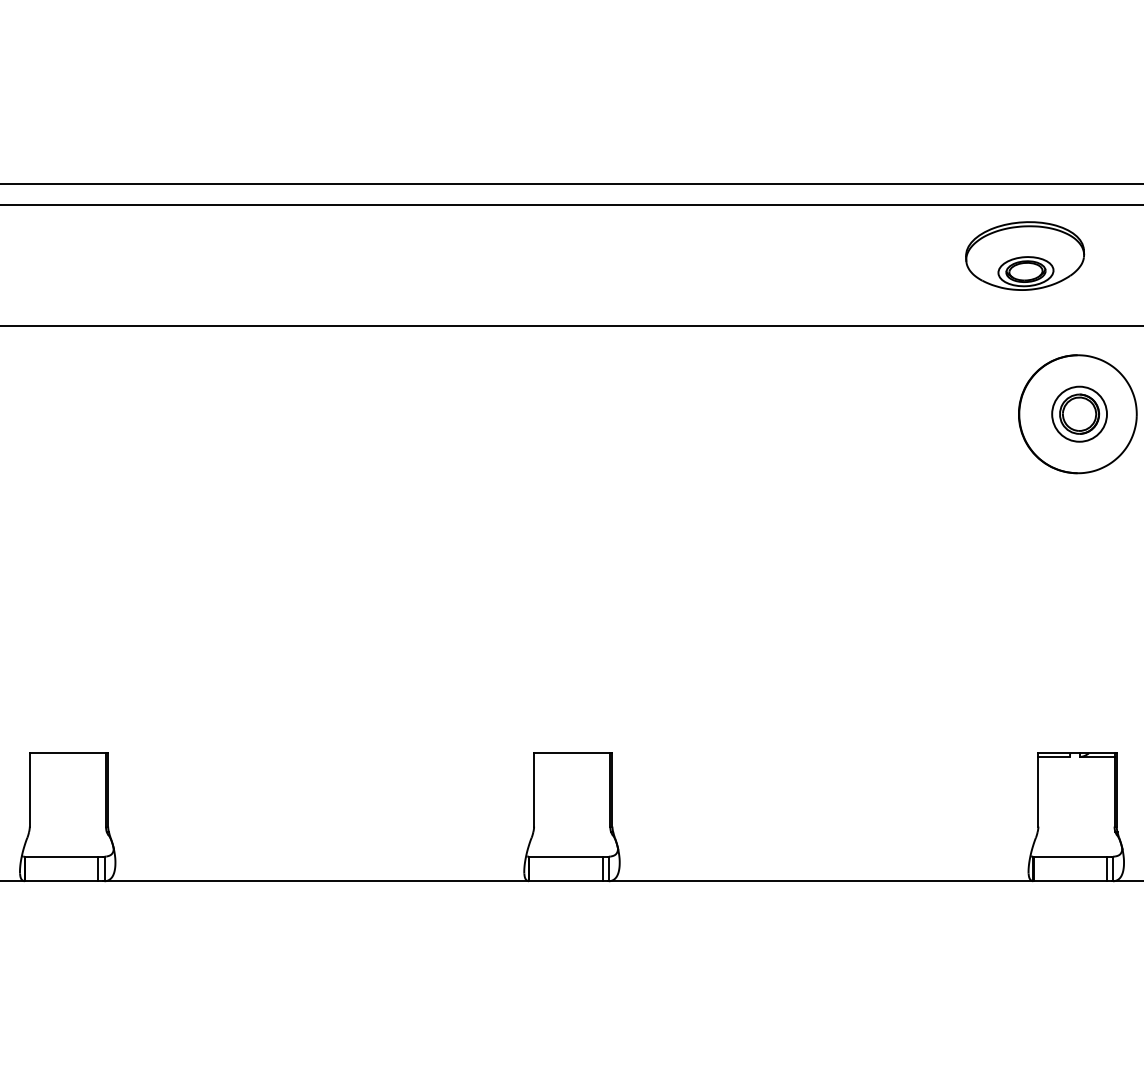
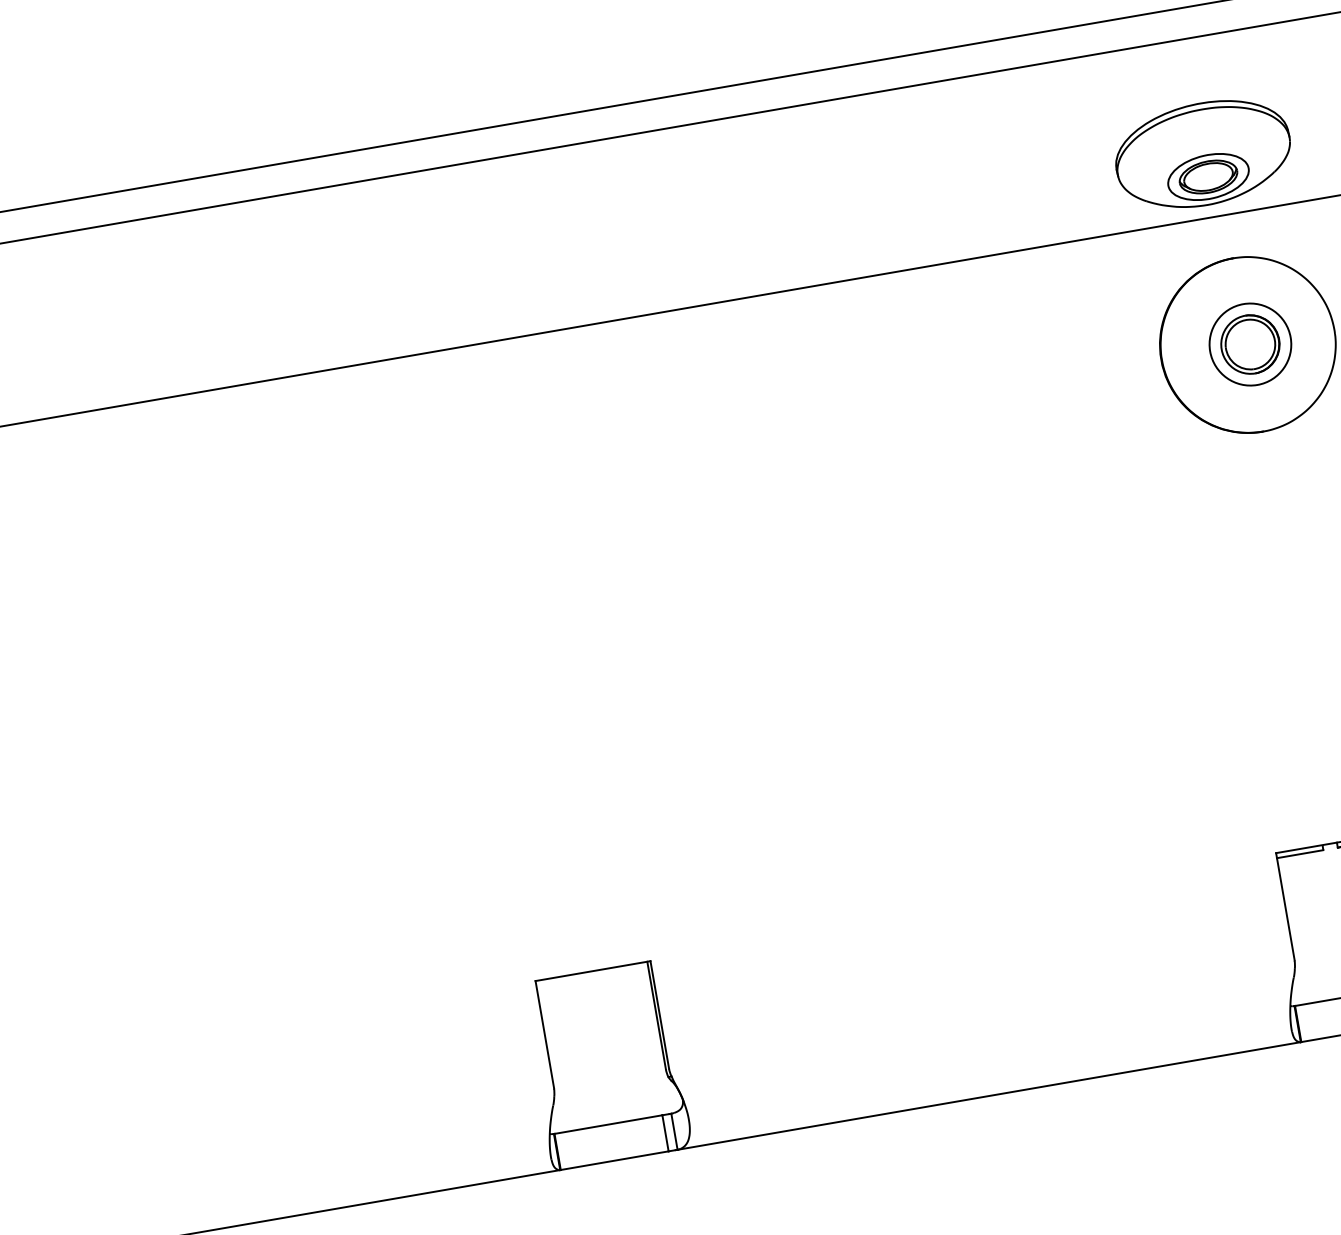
part: (1025, 255) -> (1203, 153), moved

